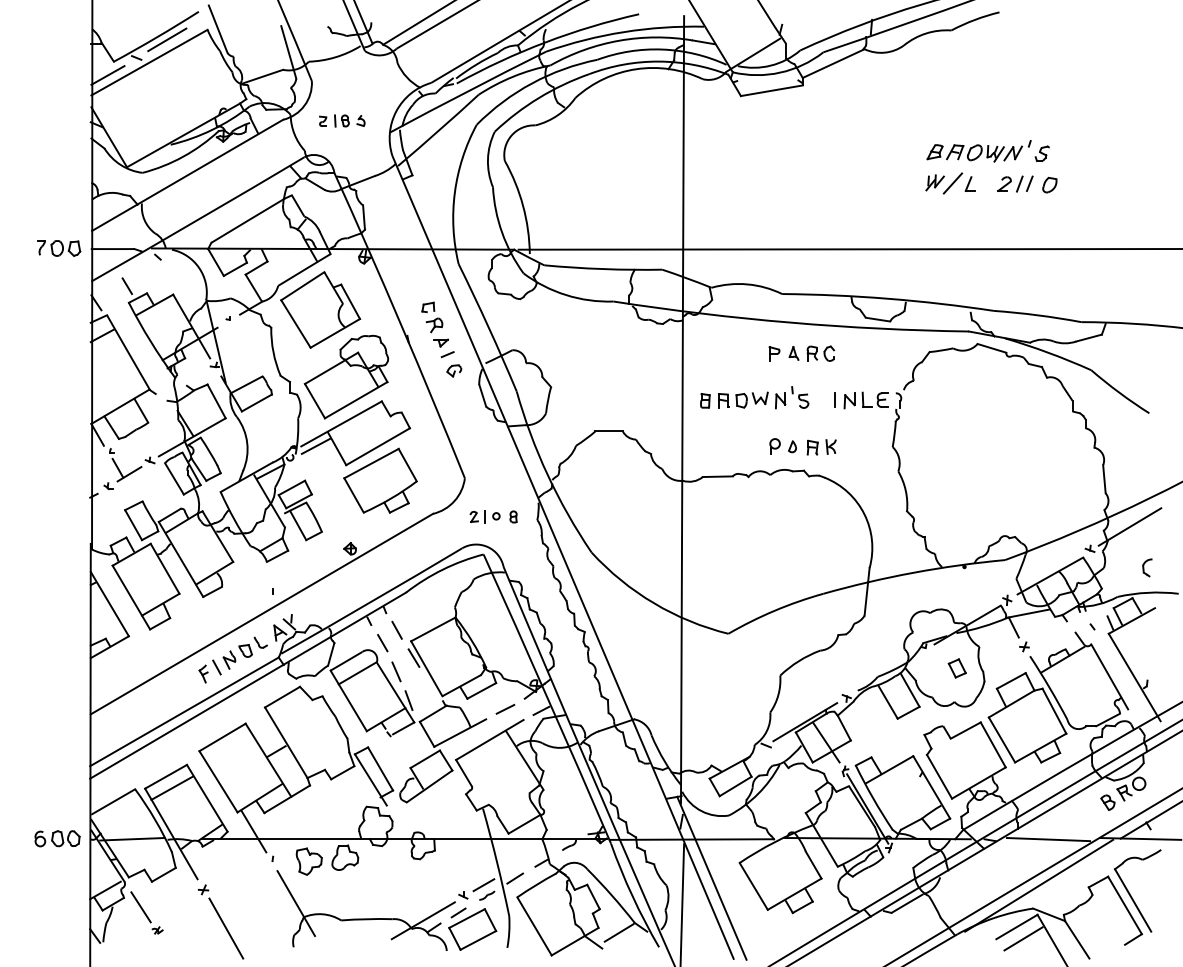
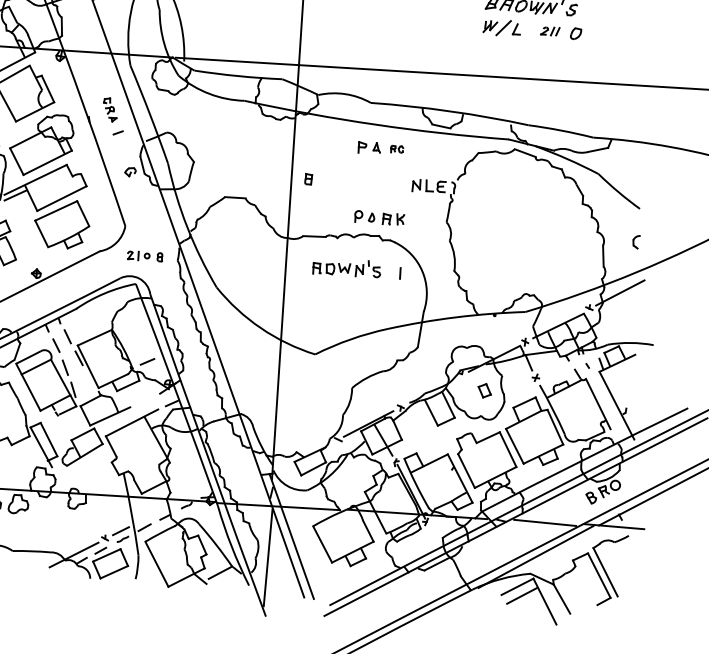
part: (1015, 183) -> (550, 30), size x0.7
part: (435, 324) -> (110, 109), size x0.7
part: (820, 353) -> (396, 149), size x0.6
part: (454, 370) -> (130, 171), moved
part: (763, 397) -> (346, 267), moved
line: (834, 399) -> (399, 273), moved
part: (1147, 567) -> (636, 241), moved
line: (505, 709) -> (147, 361), moved

